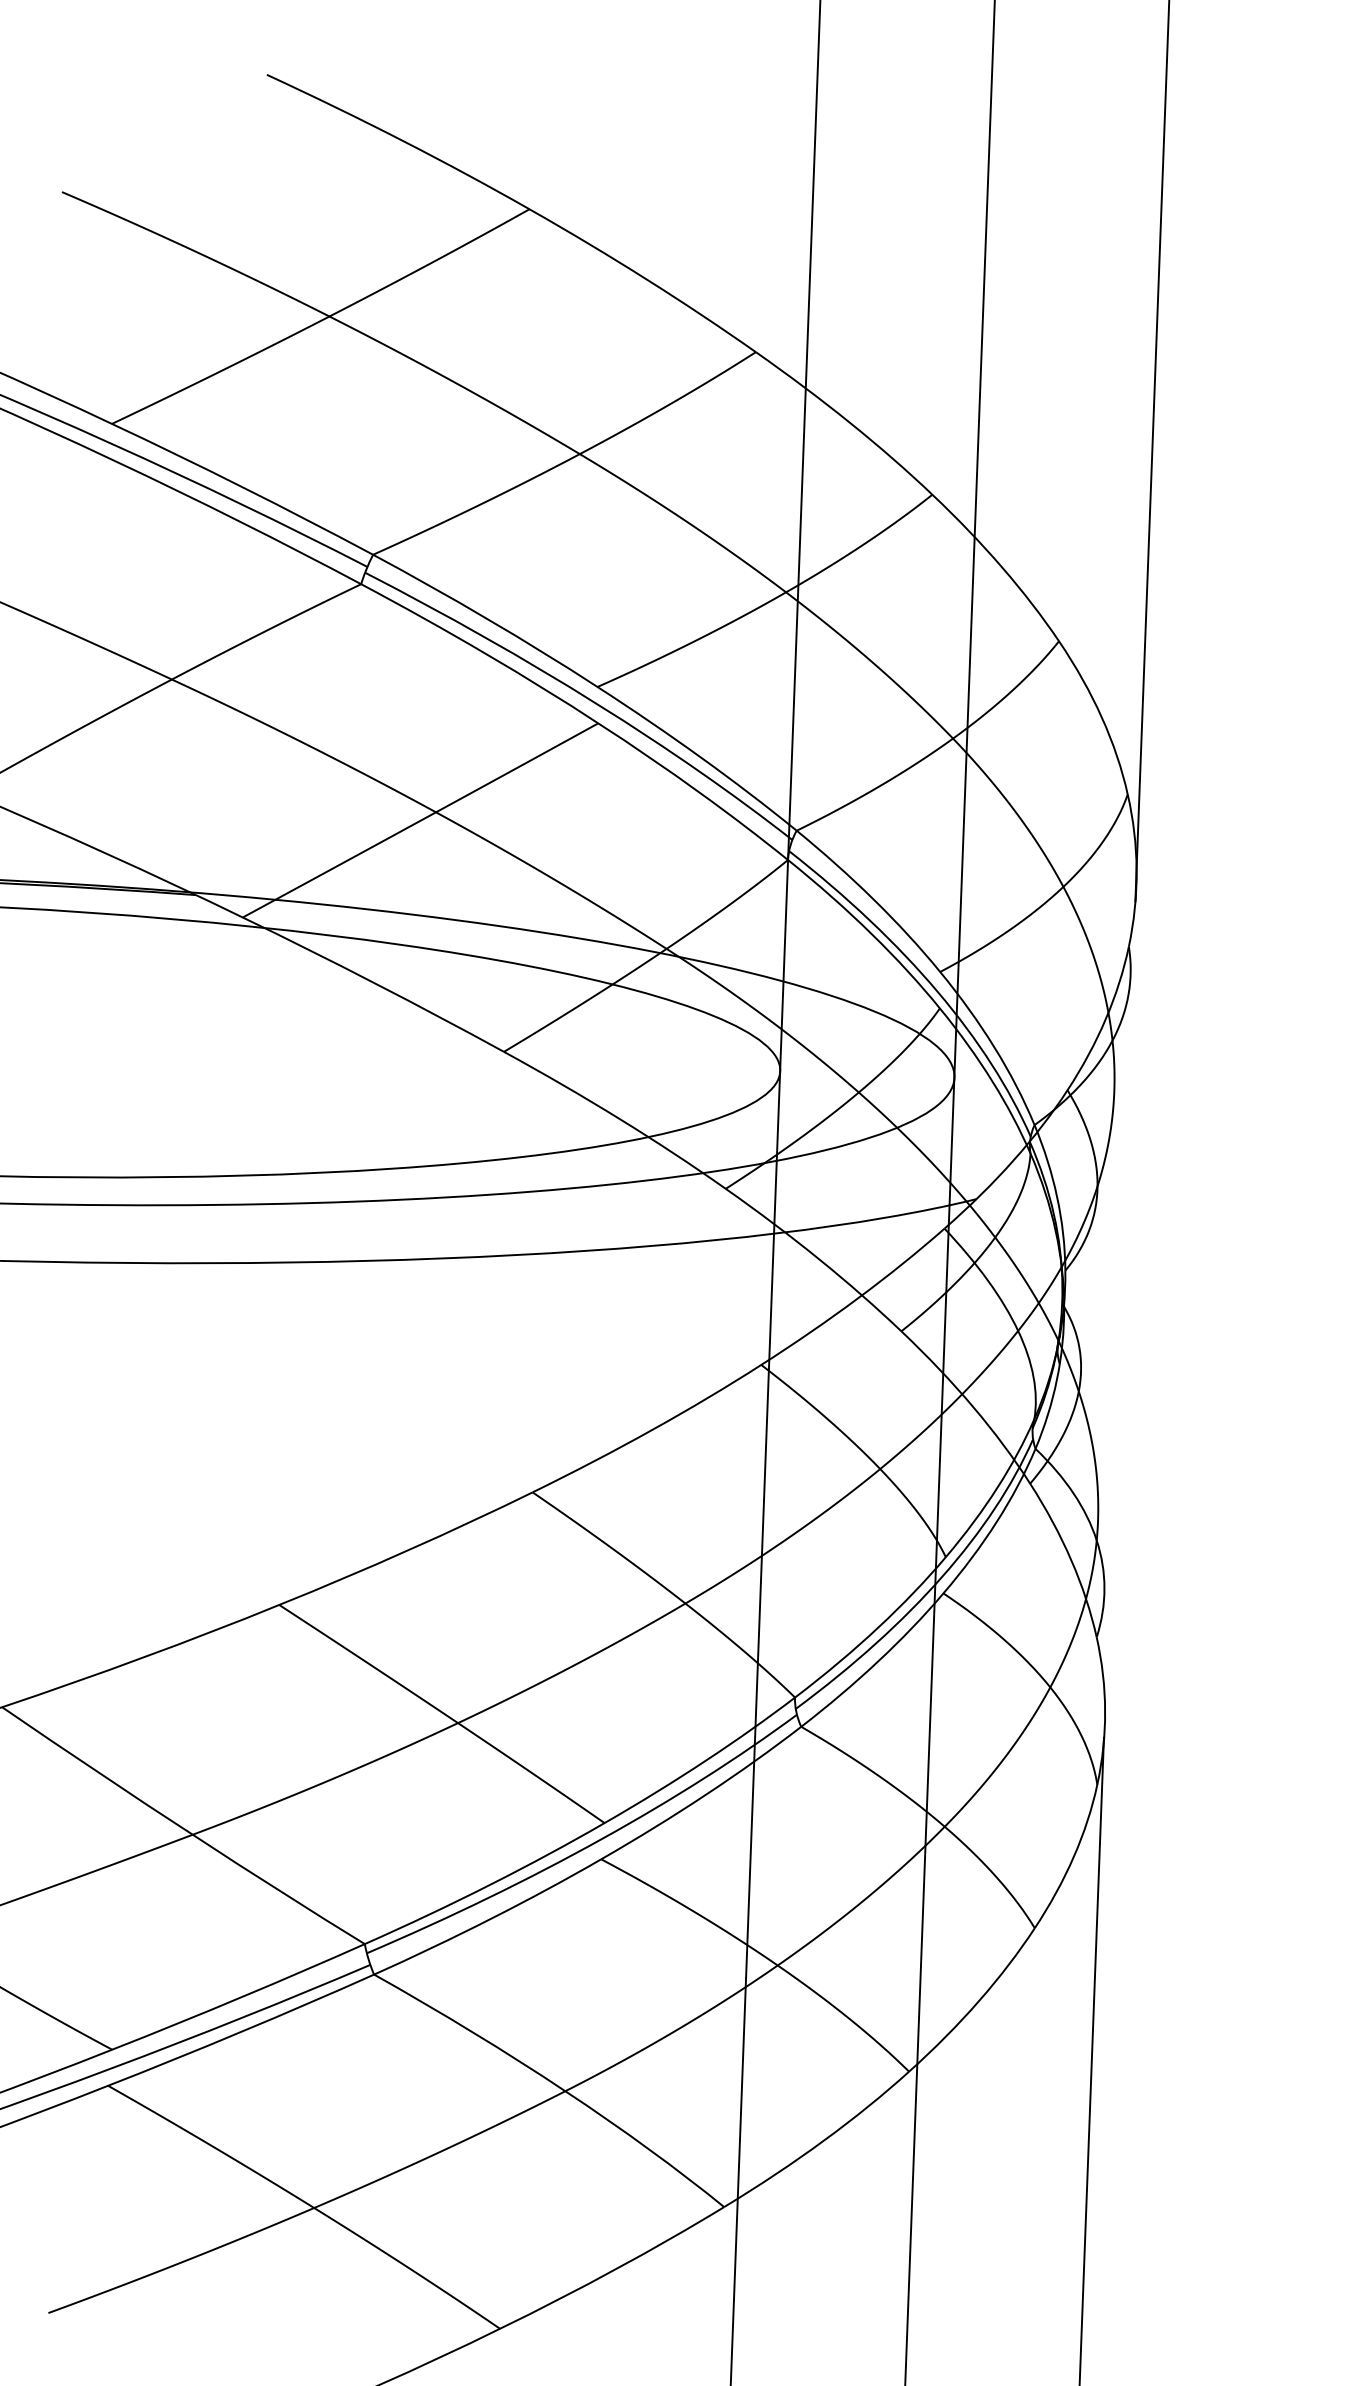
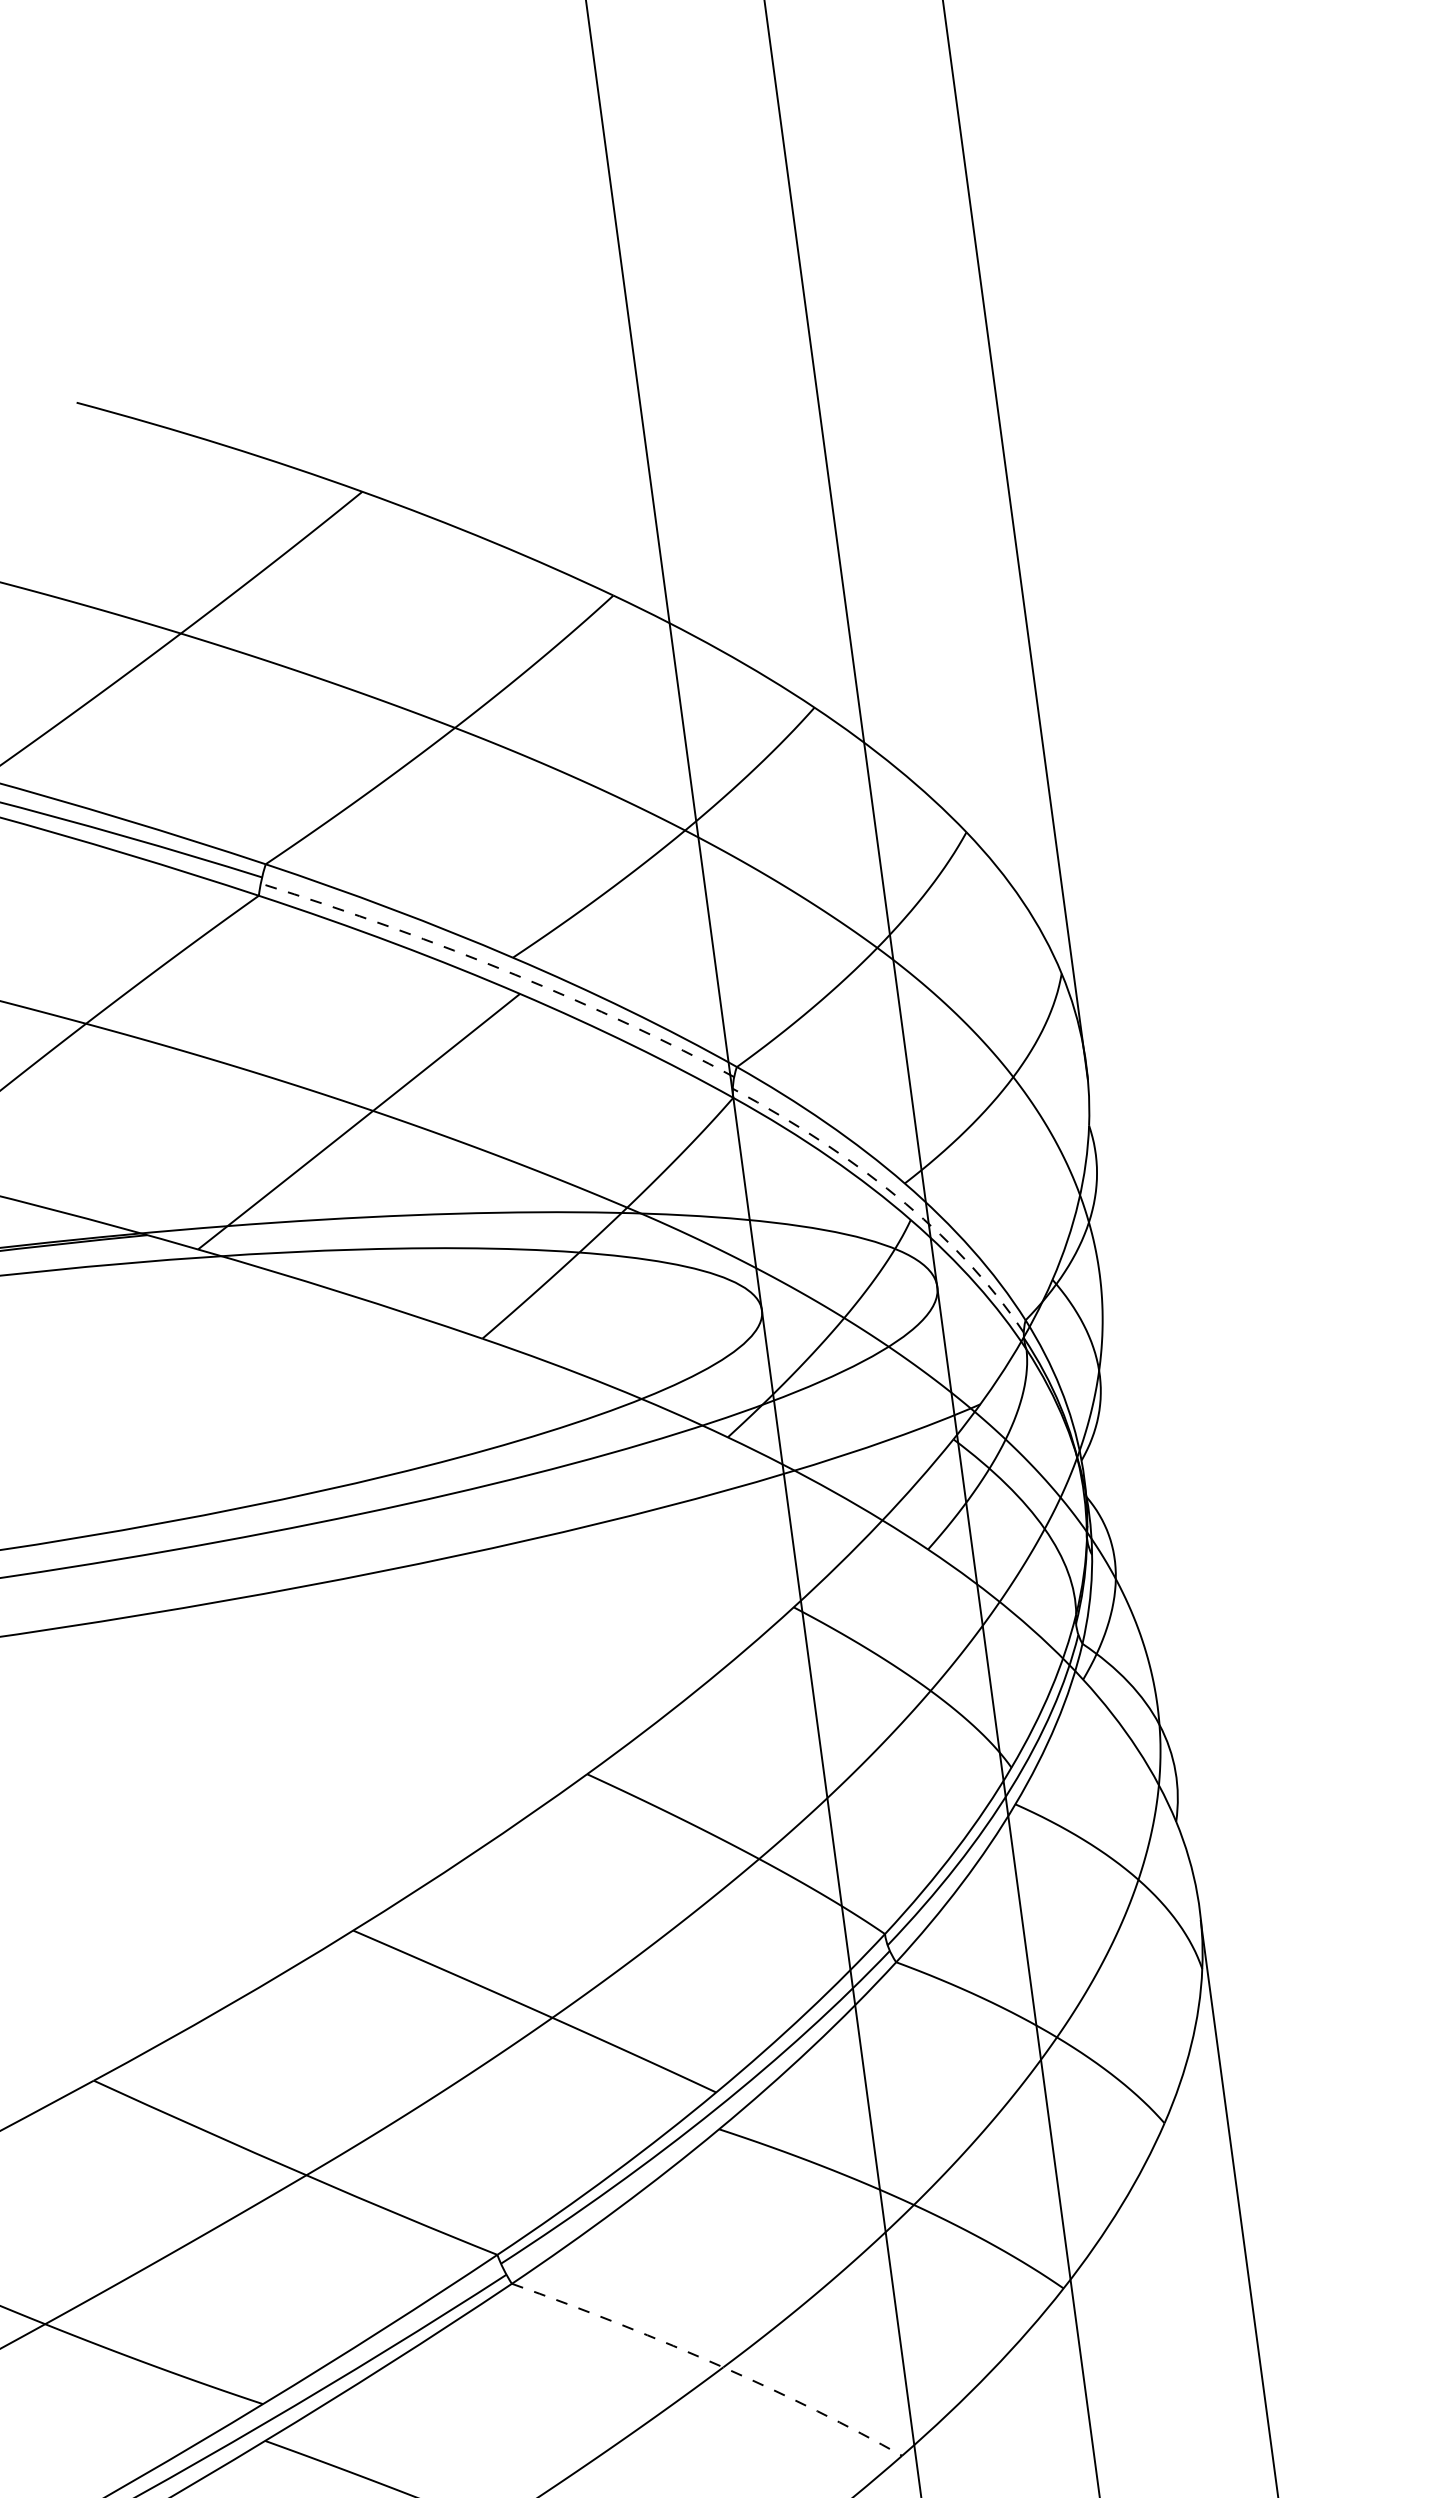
arc: (585, 696) -> (502, 969), solid -> dashed
arc: (927, 980) -> (893, 1194), solid -> dashed
arc: (553, 2083) -> (710, 2361), solid -> dashed

